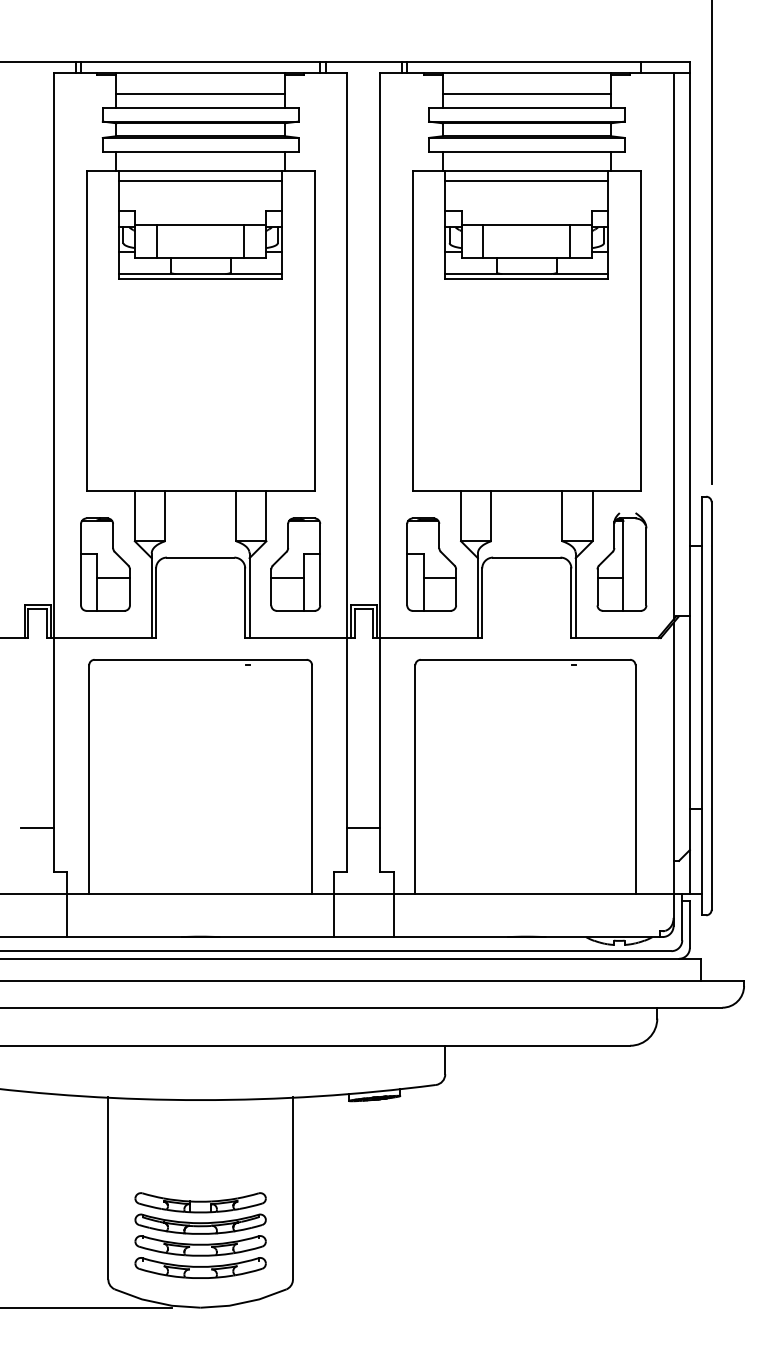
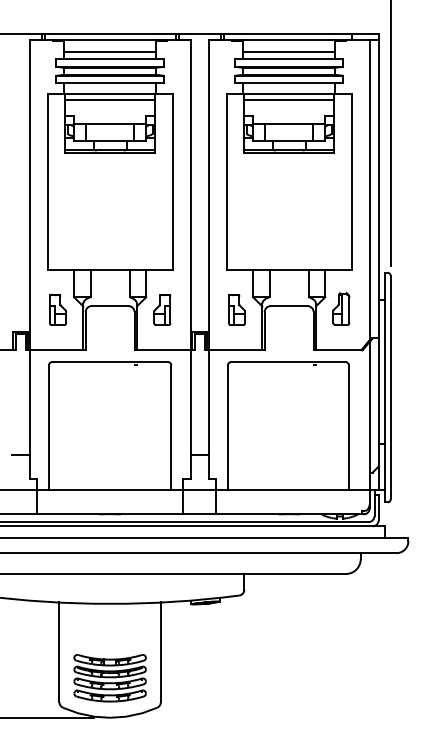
part: (622, 561) -> (341, 308), size x0.6
part: (104, 563) -> (57, 309), size x0.6
part: (296, 563) -> (162, 309), size x0.6
part: (430, 563) -> (236, 309), size x0.6

